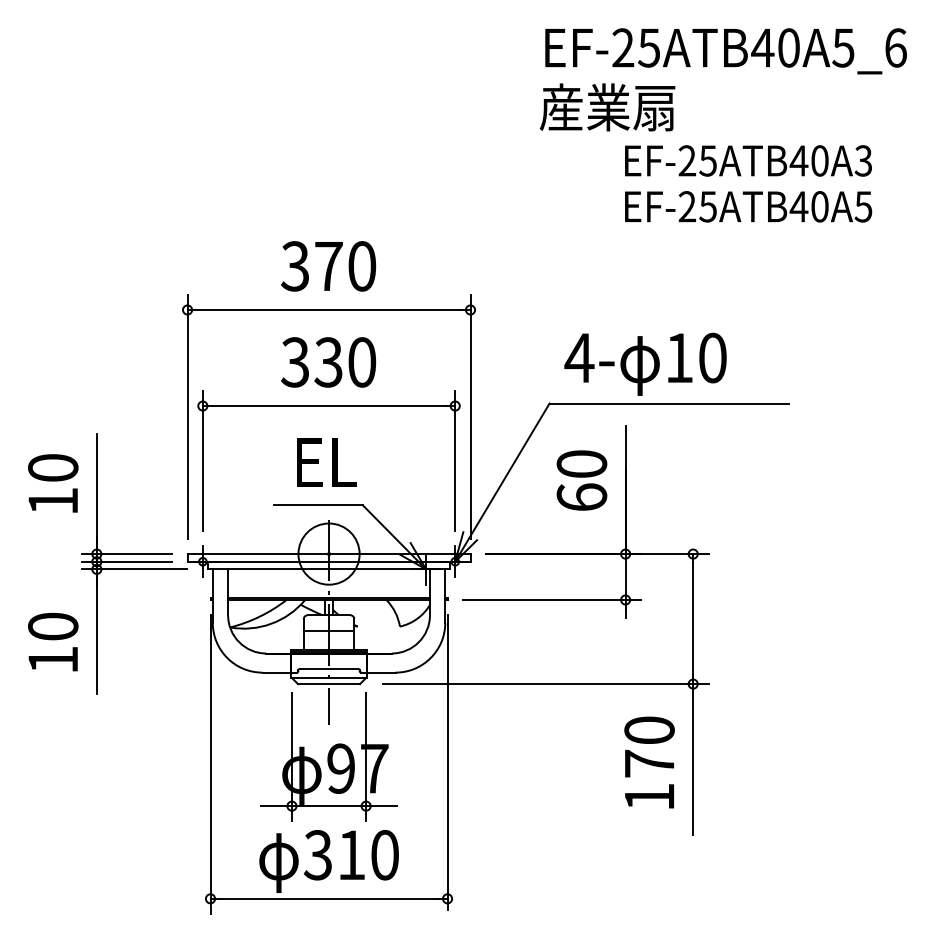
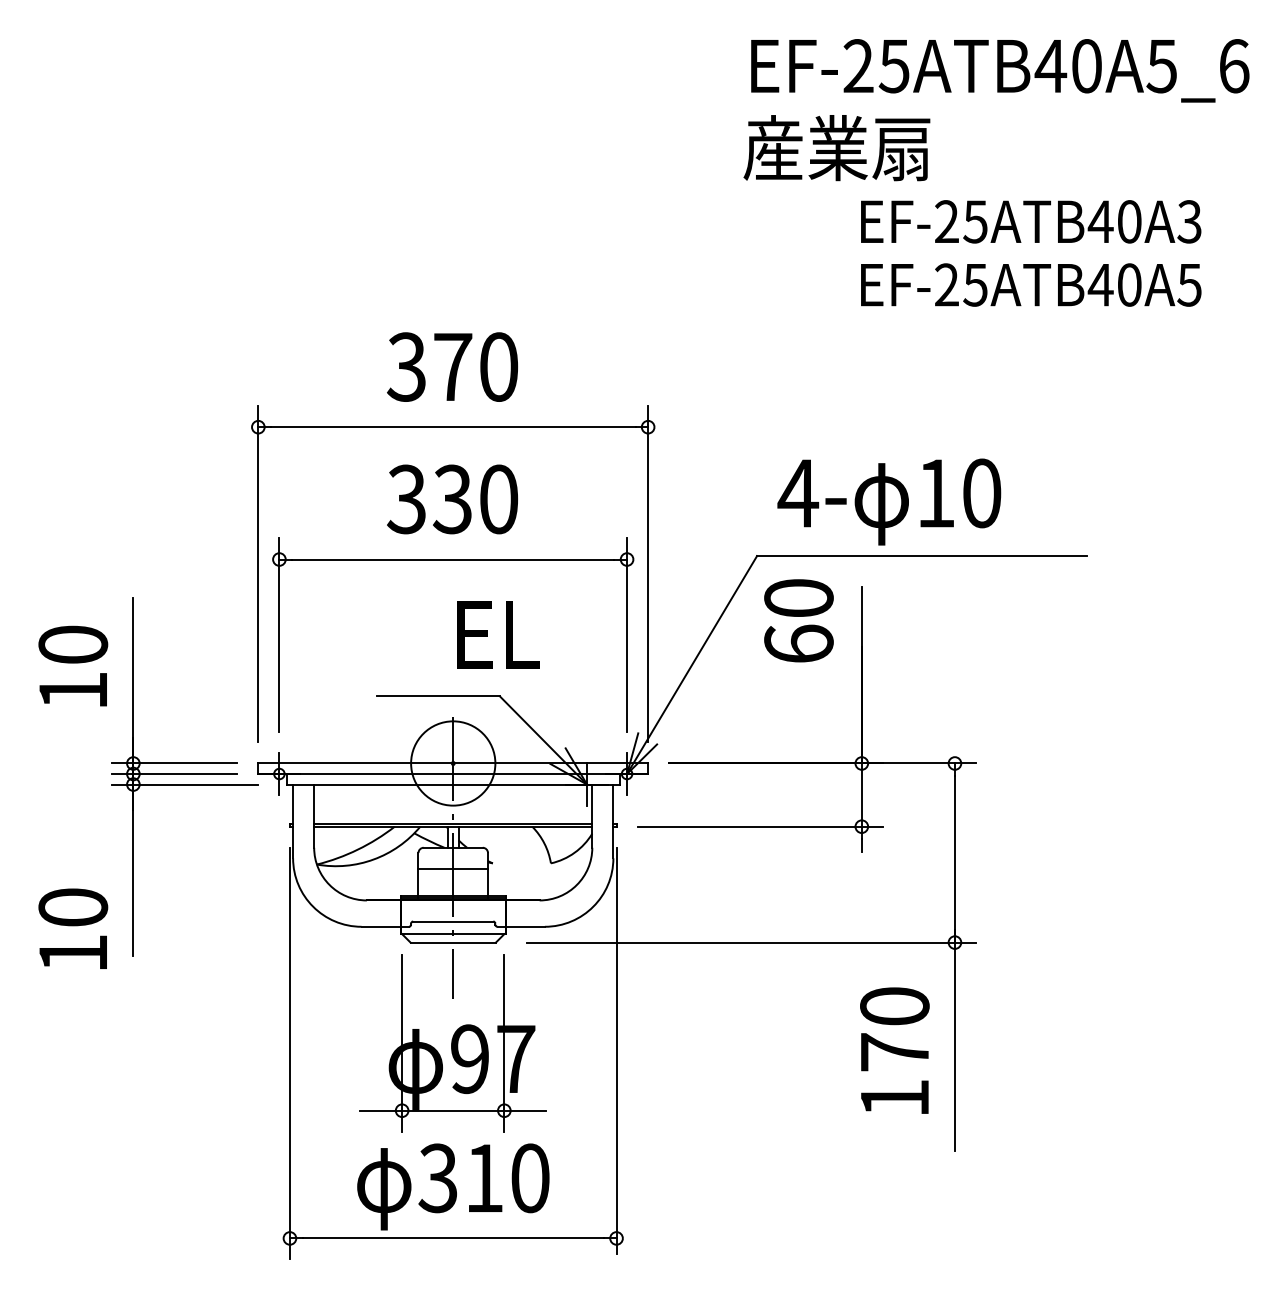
text: (326, 462) -> (497, 634), moved
text: (581, 480) -> (798, 620), moved
text: (53, 641) -> (73, 927), moved

